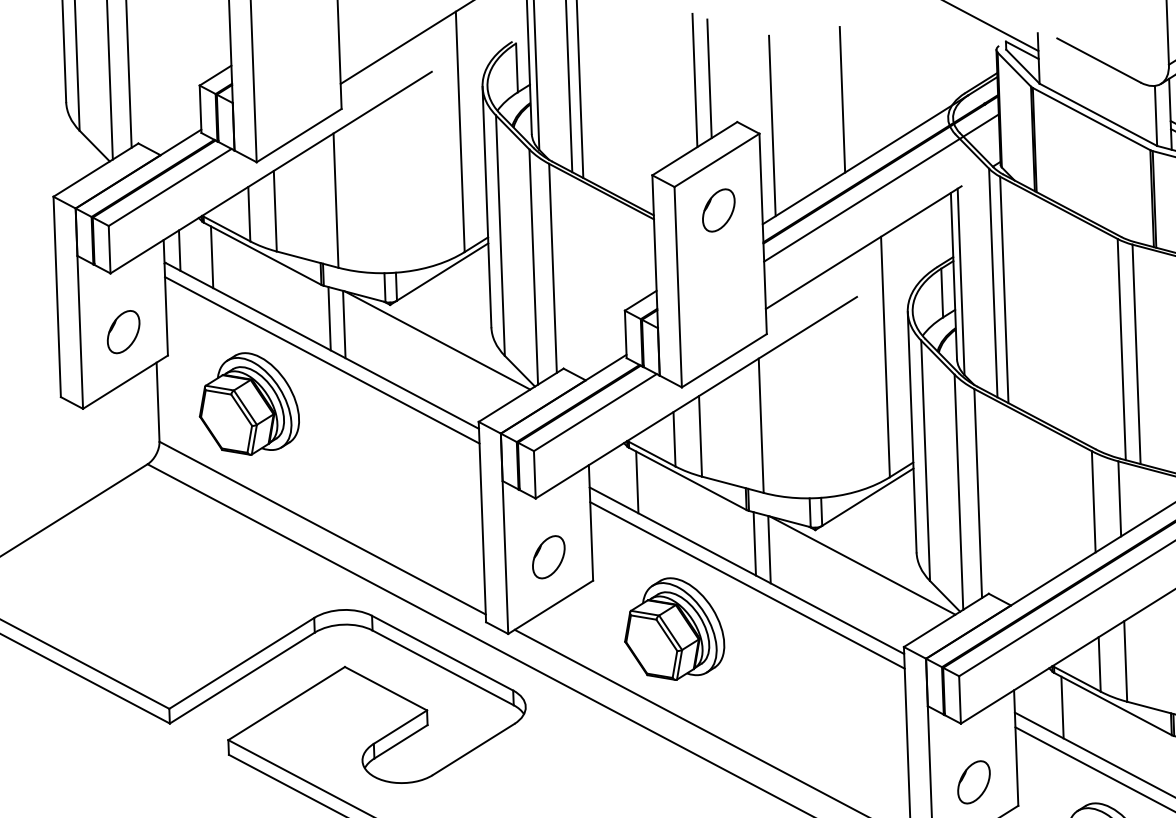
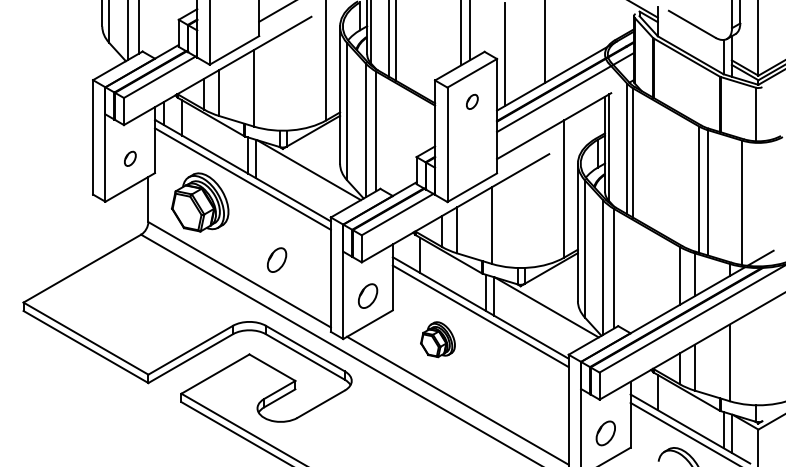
part: (719, 209) -> (472, 101), size x0.6
part: (124, 331) -> (130, 158), size x0.6
part: (387, 498) -> (277, 259), added
part: (673, 628) -> (437, 339), size x0.6

